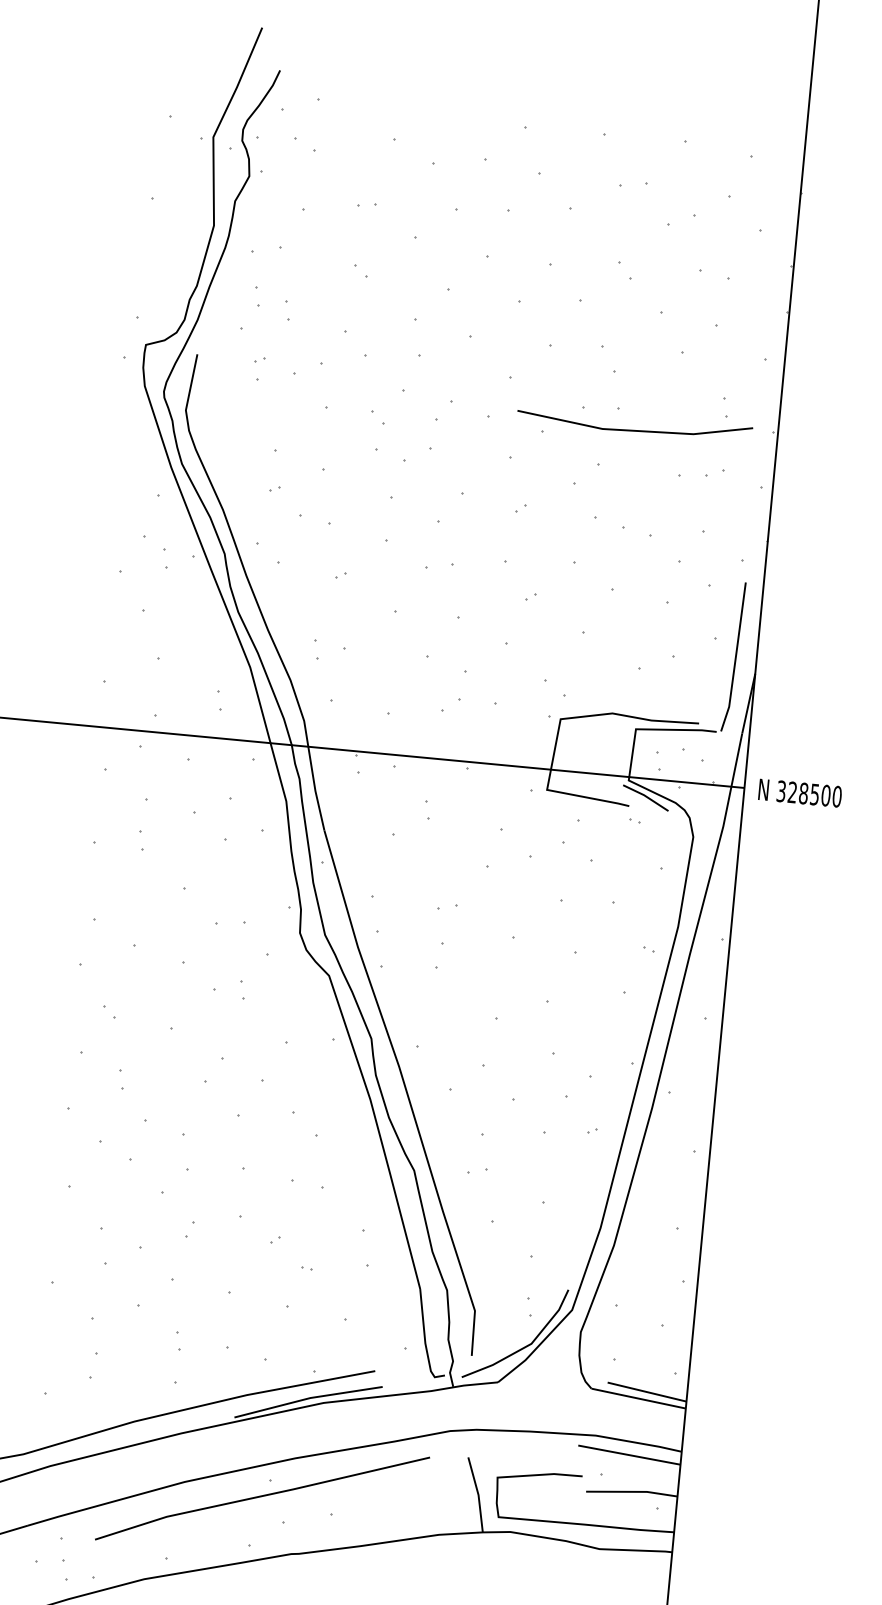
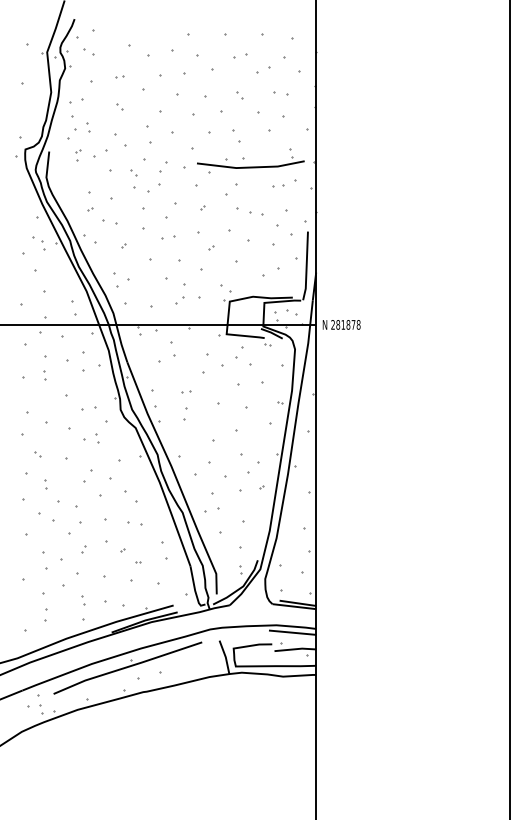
part: (258, 296) -> (74, 122), size x1.6
part: (715, 473) -> (289, 183), size x1.6
part: (317, 649) -> (116, 280), size x1.6
part: (220, 702) -> (74, 308), size x1.6
text: (808, 793) -> (345, 324), 328500 -> 281878
part: (428, 809) -> (173, 348), size x1.6
part: (477, 1171) -> (211, 510), size x1.6

